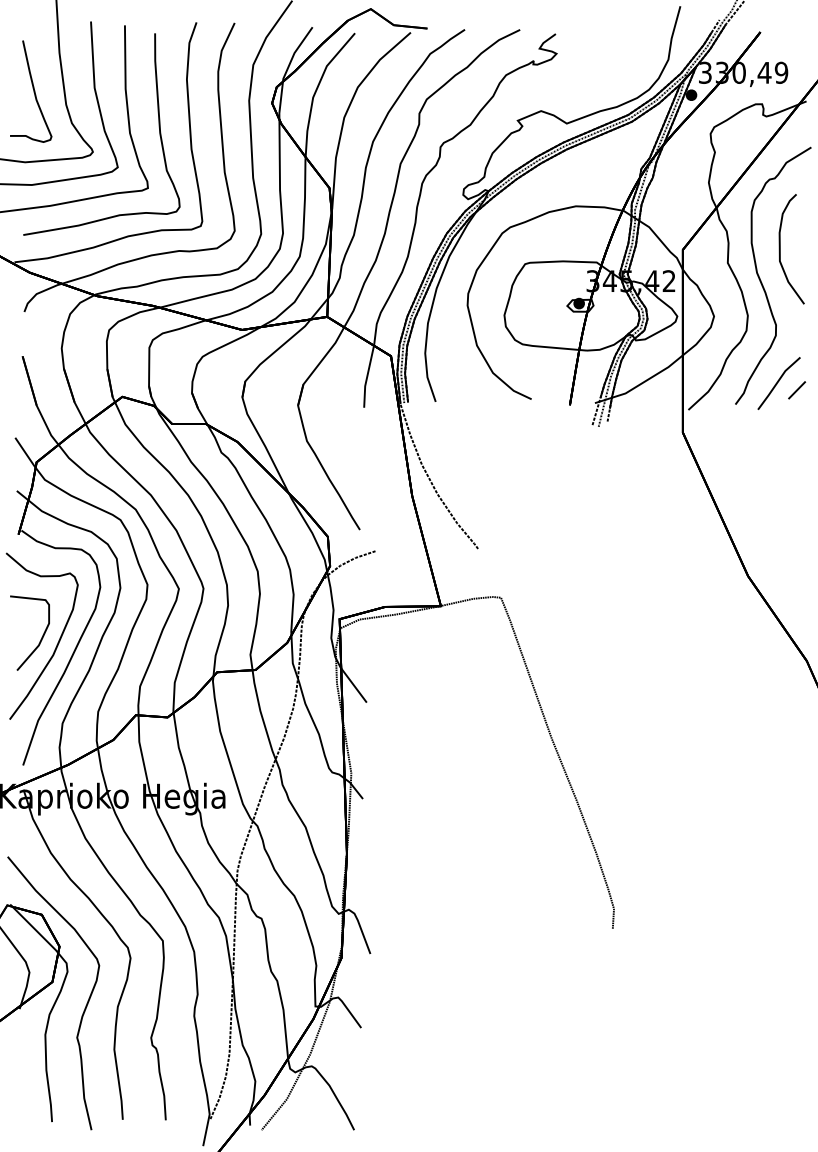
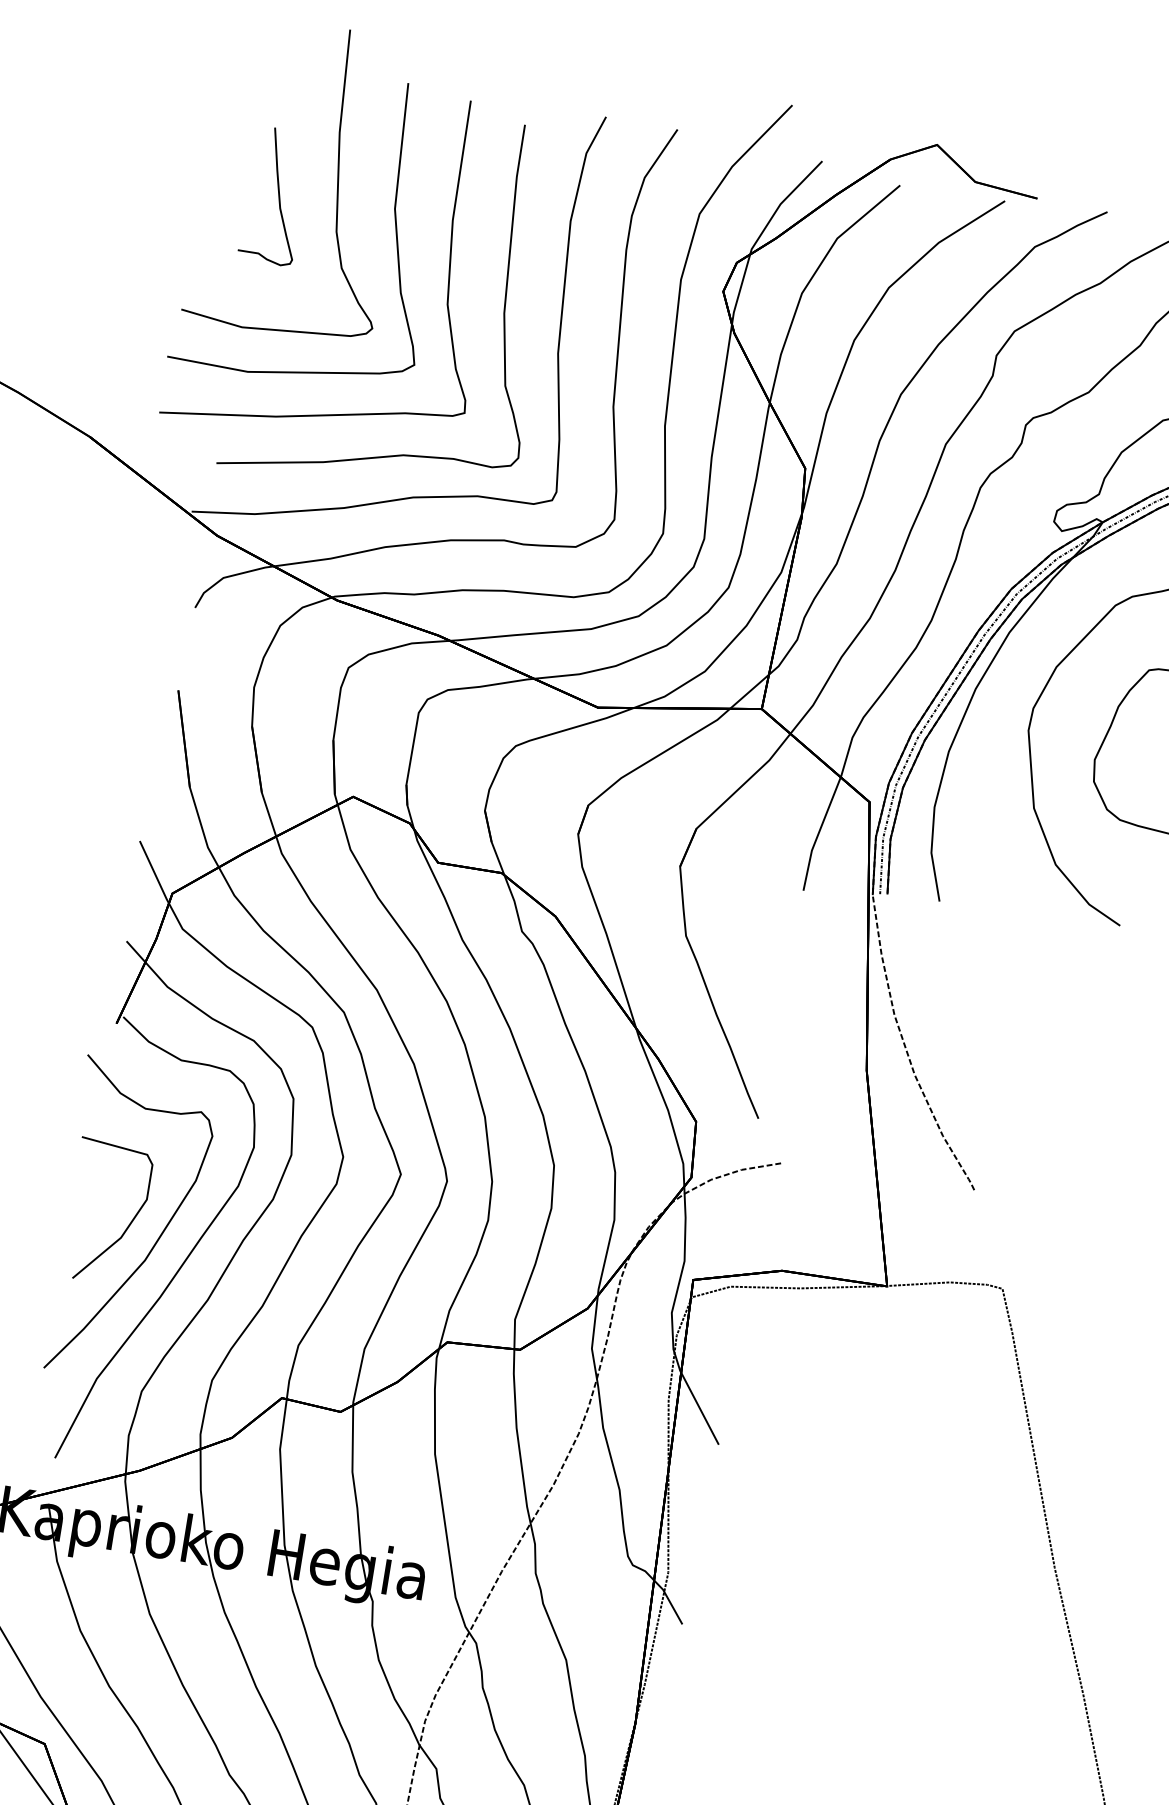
part: (31, 91) -> (275, 196), size x0.7

